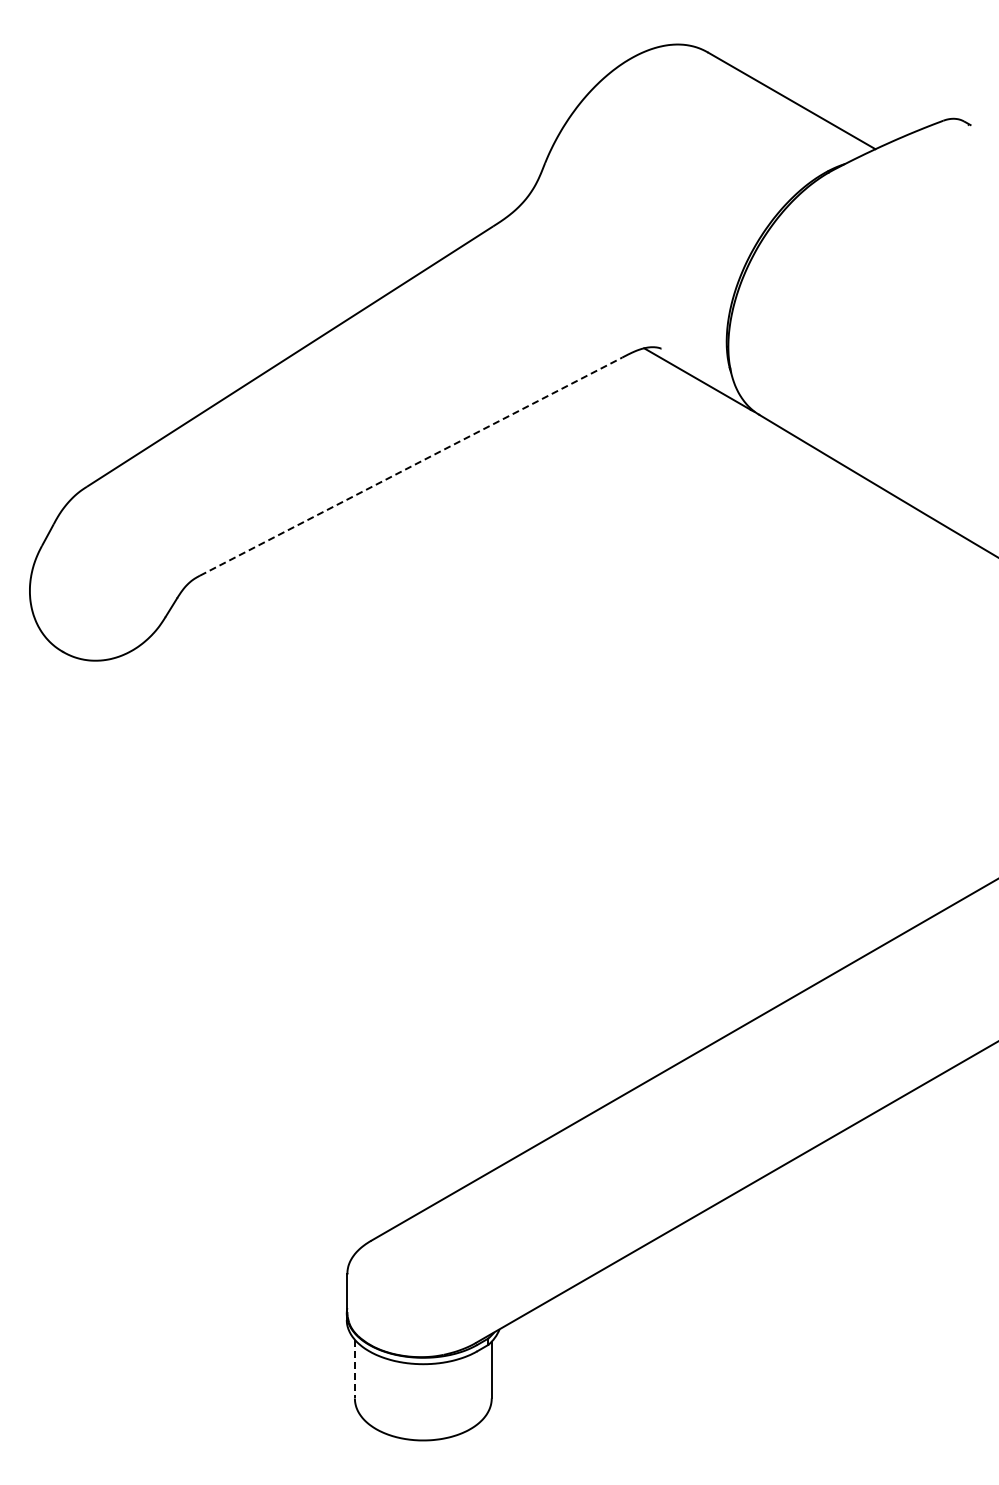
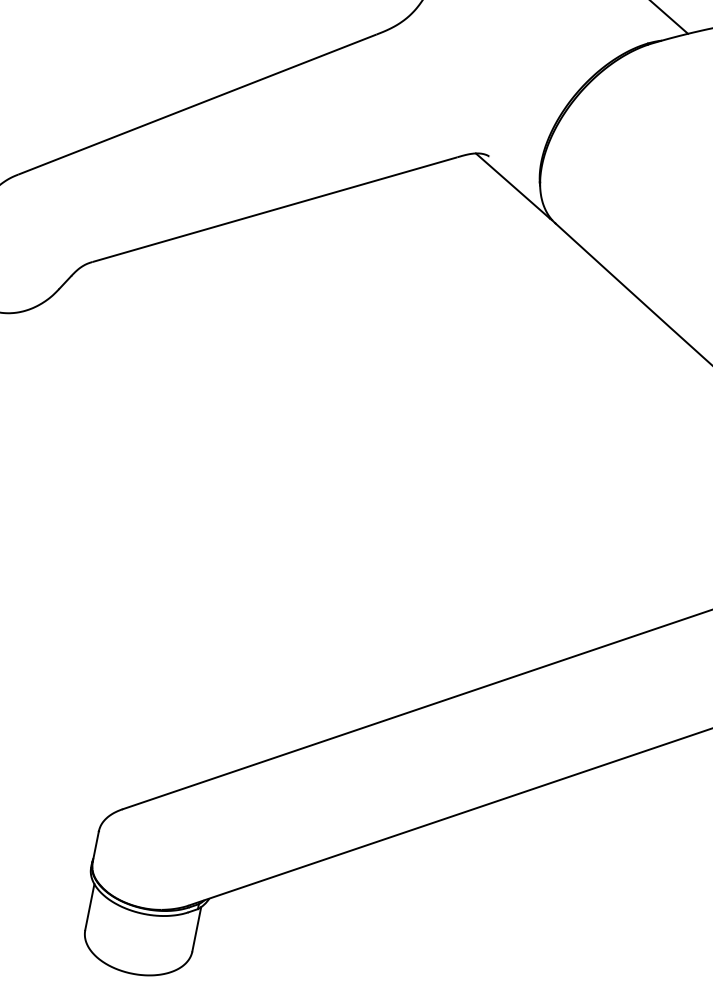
line: (411, 466) -> (275, 209), dashed -> solid
line: (354, 1369) -> (89, 907), dashed -> solid

